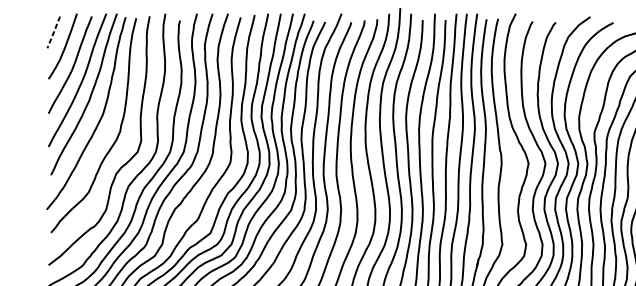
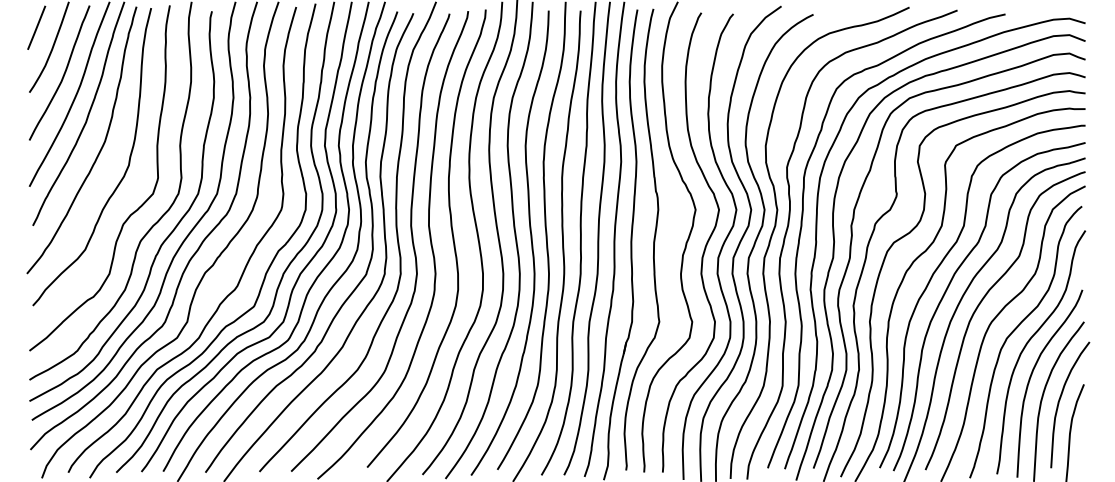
line: (53, 32) -> (36, 28), dashed -> solid

